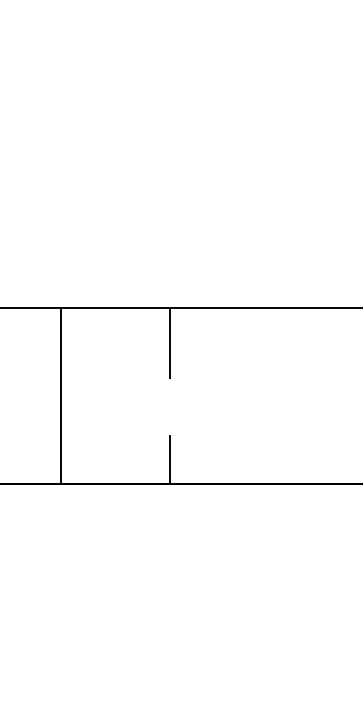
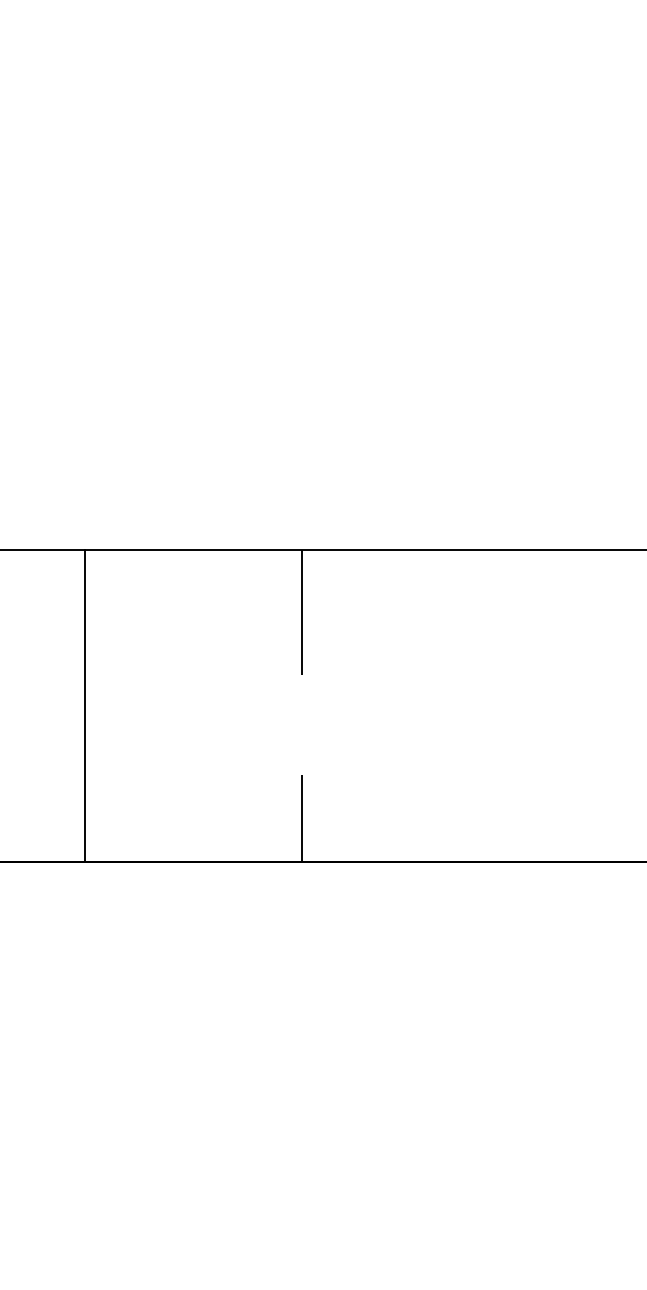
line: (60, 395) -> (84, 704), moved

